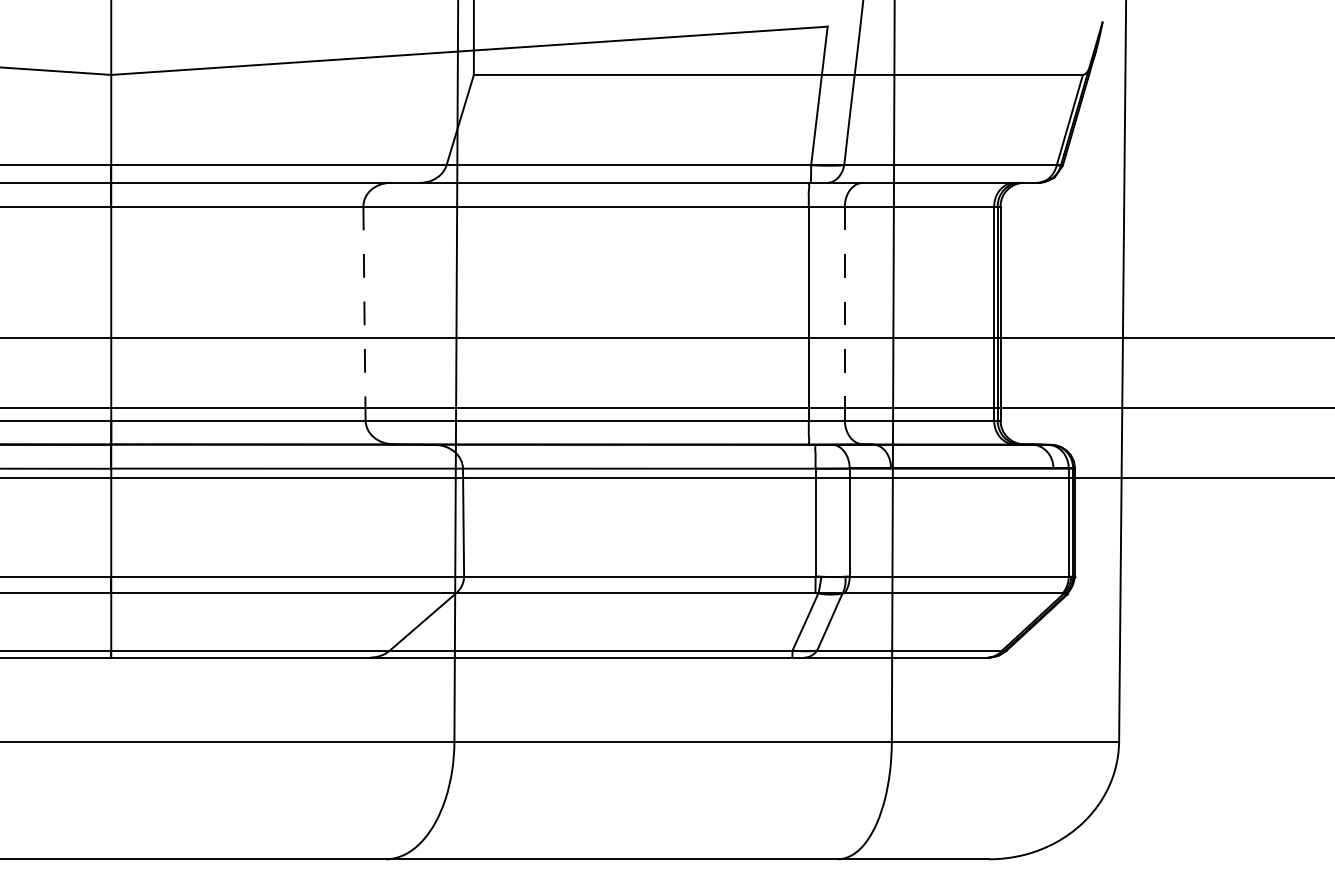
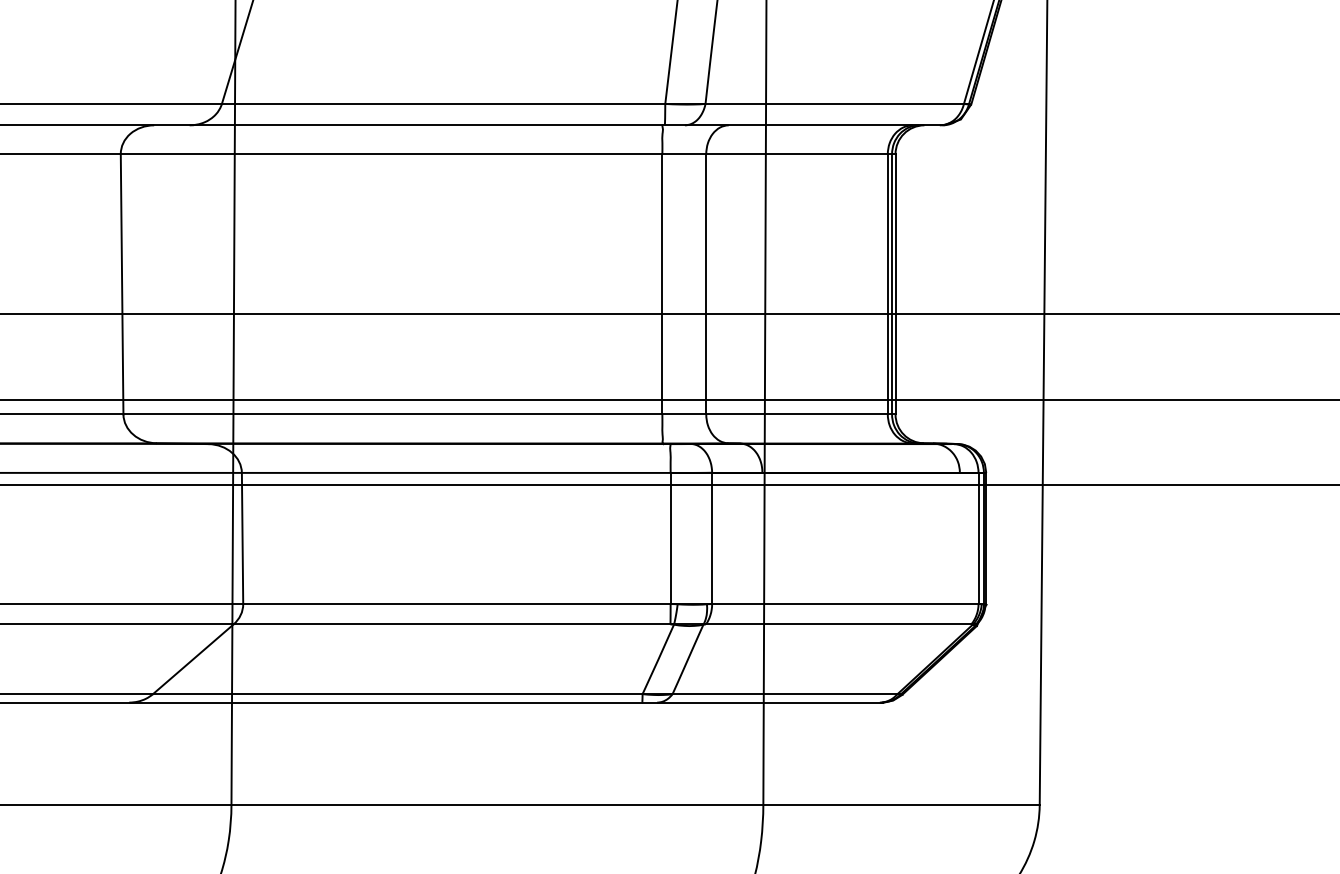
line: (364, 314) -> (122, 285), dashed -> solid
line: (844, 314) -> (705, 285), dashed -> solid

